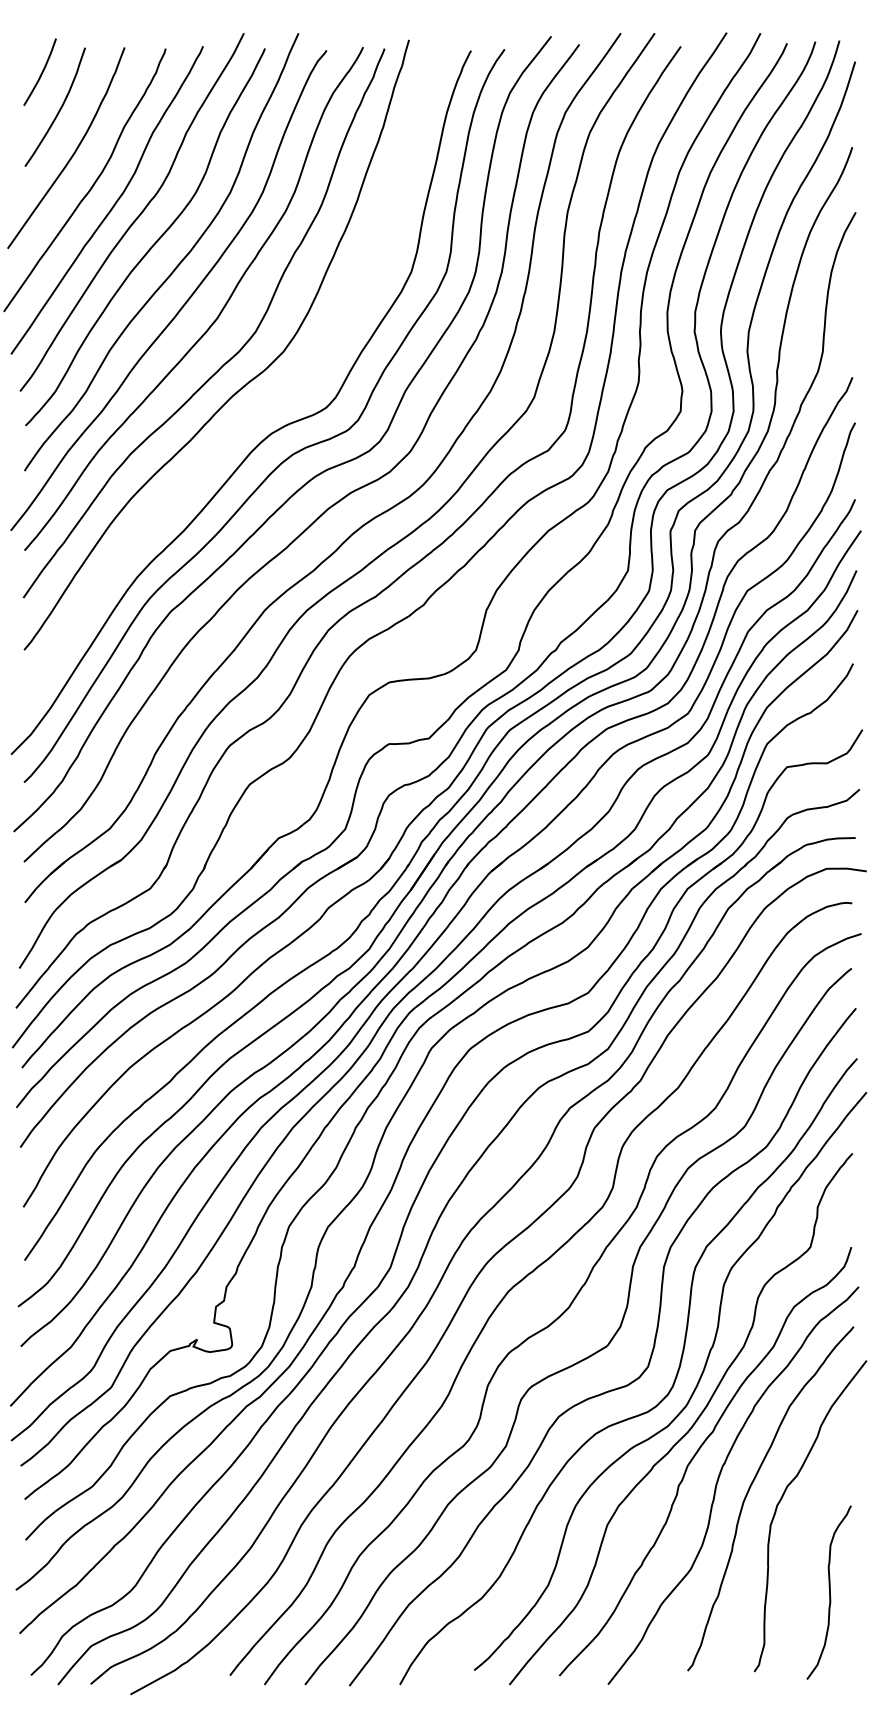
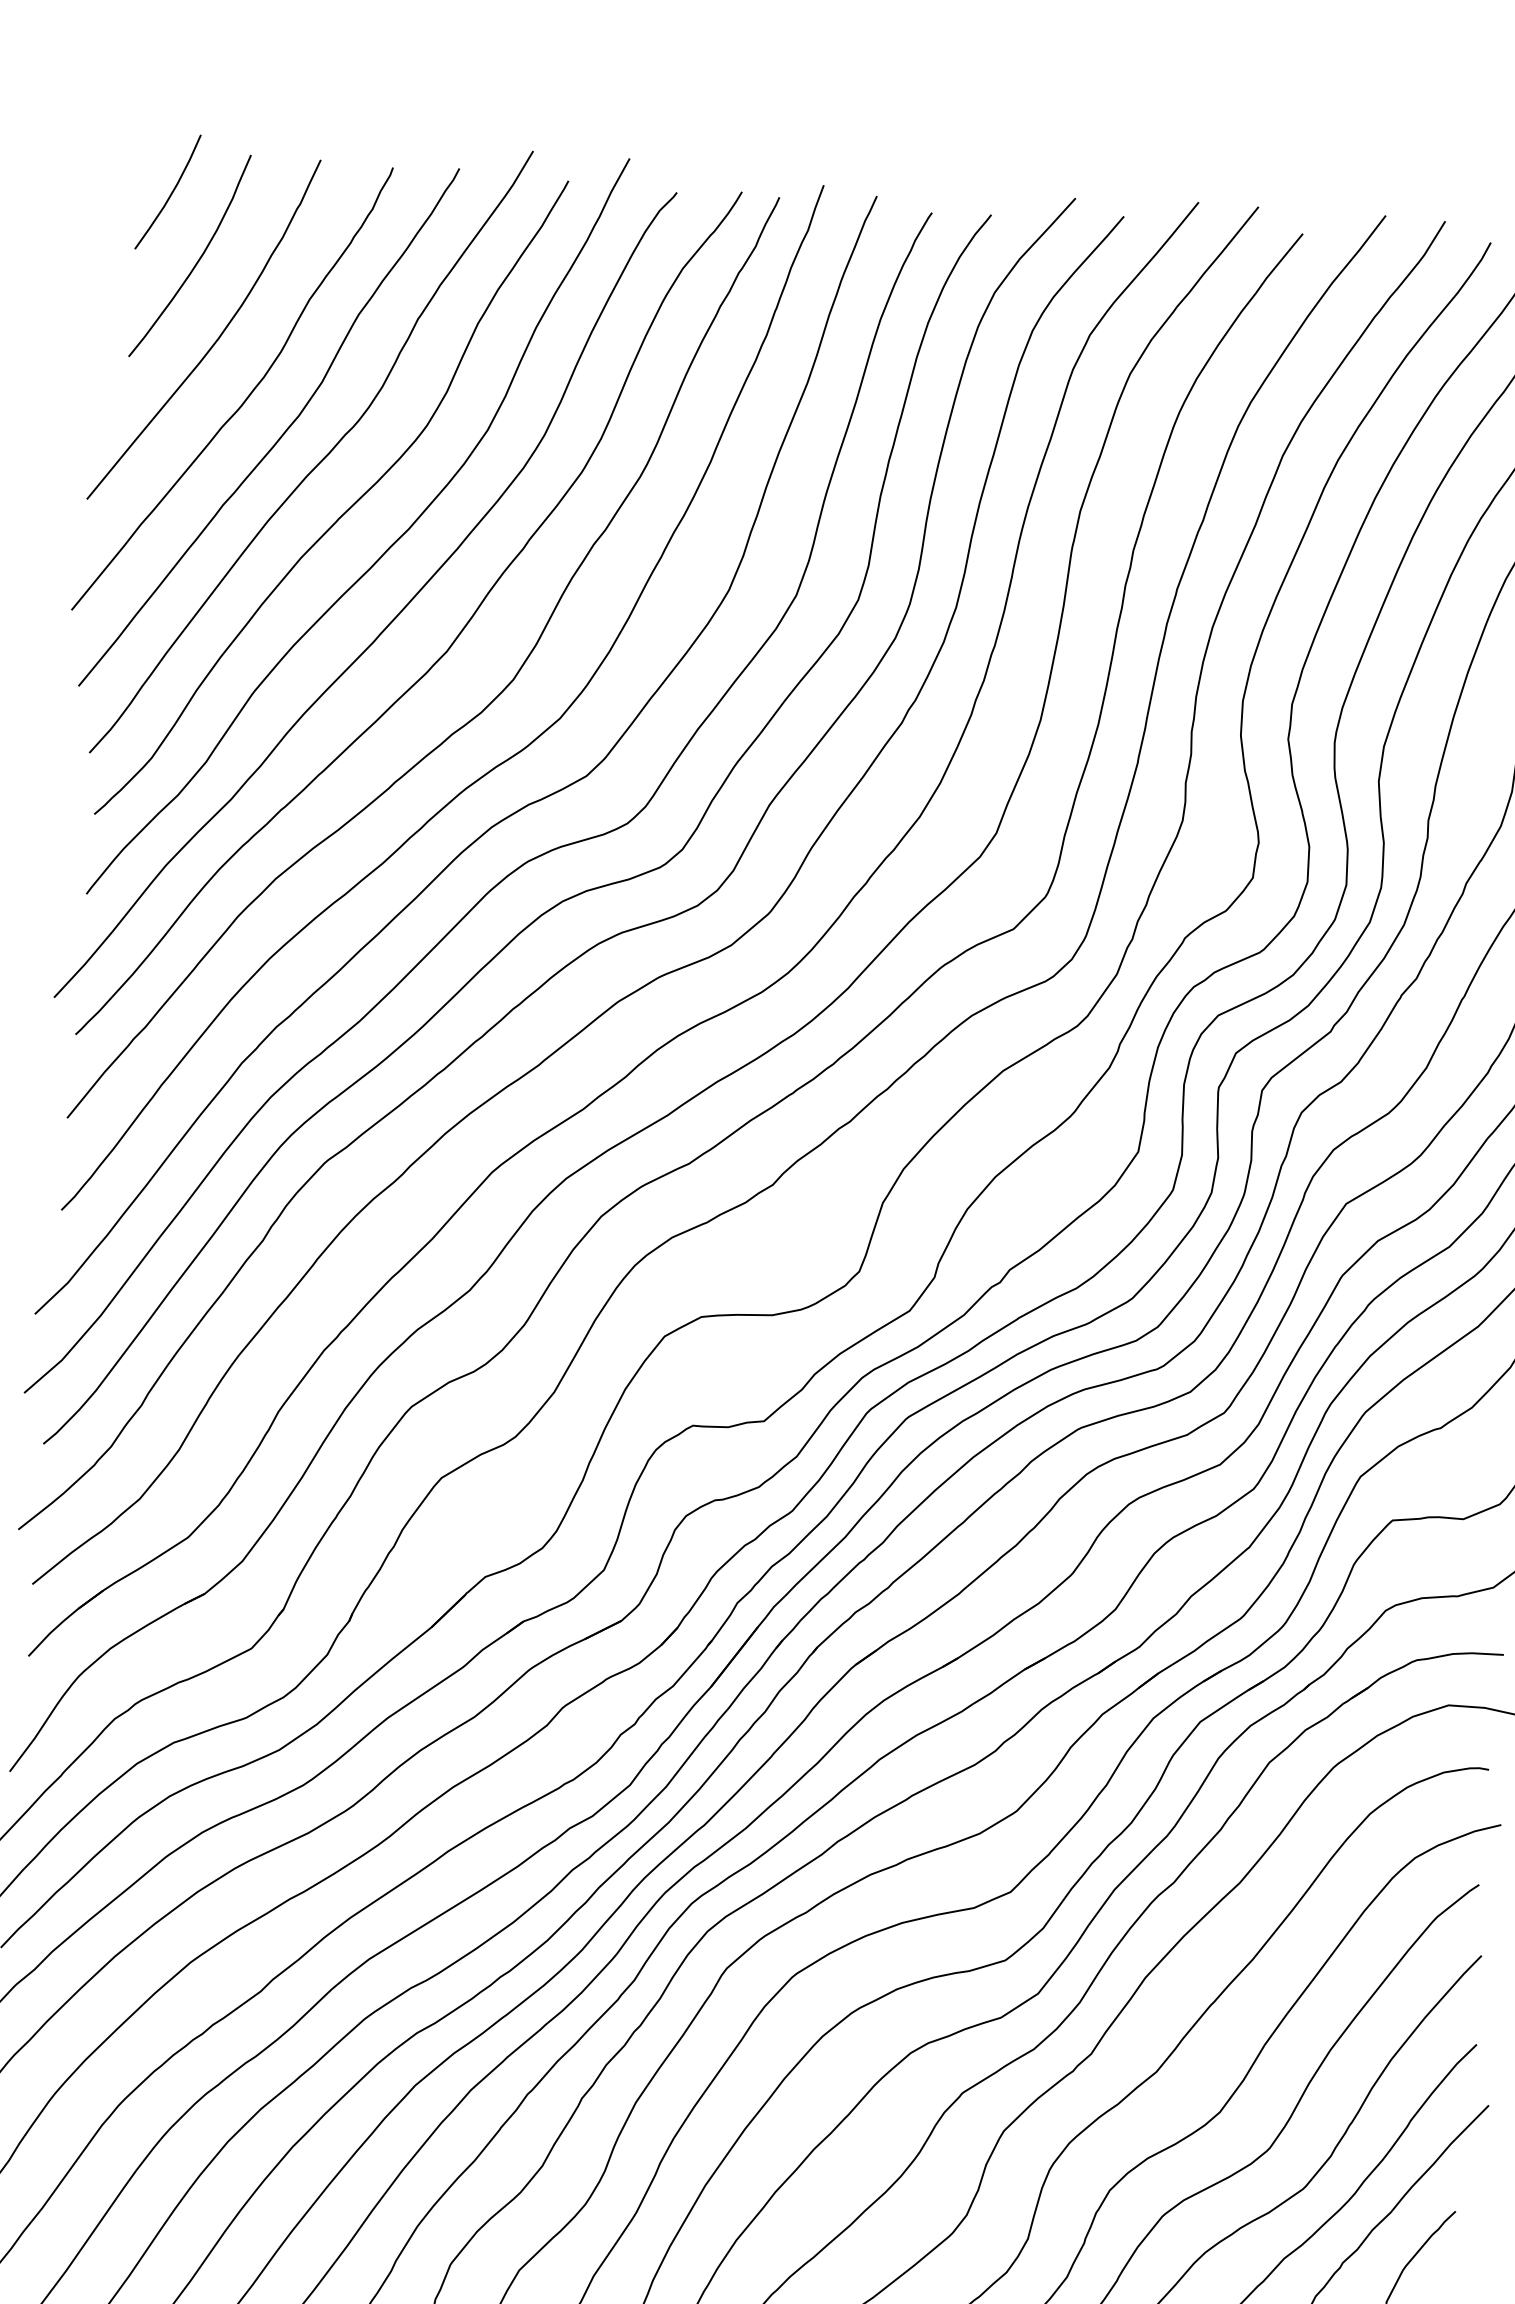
curve: (253, 411) -> (498, 820), added

